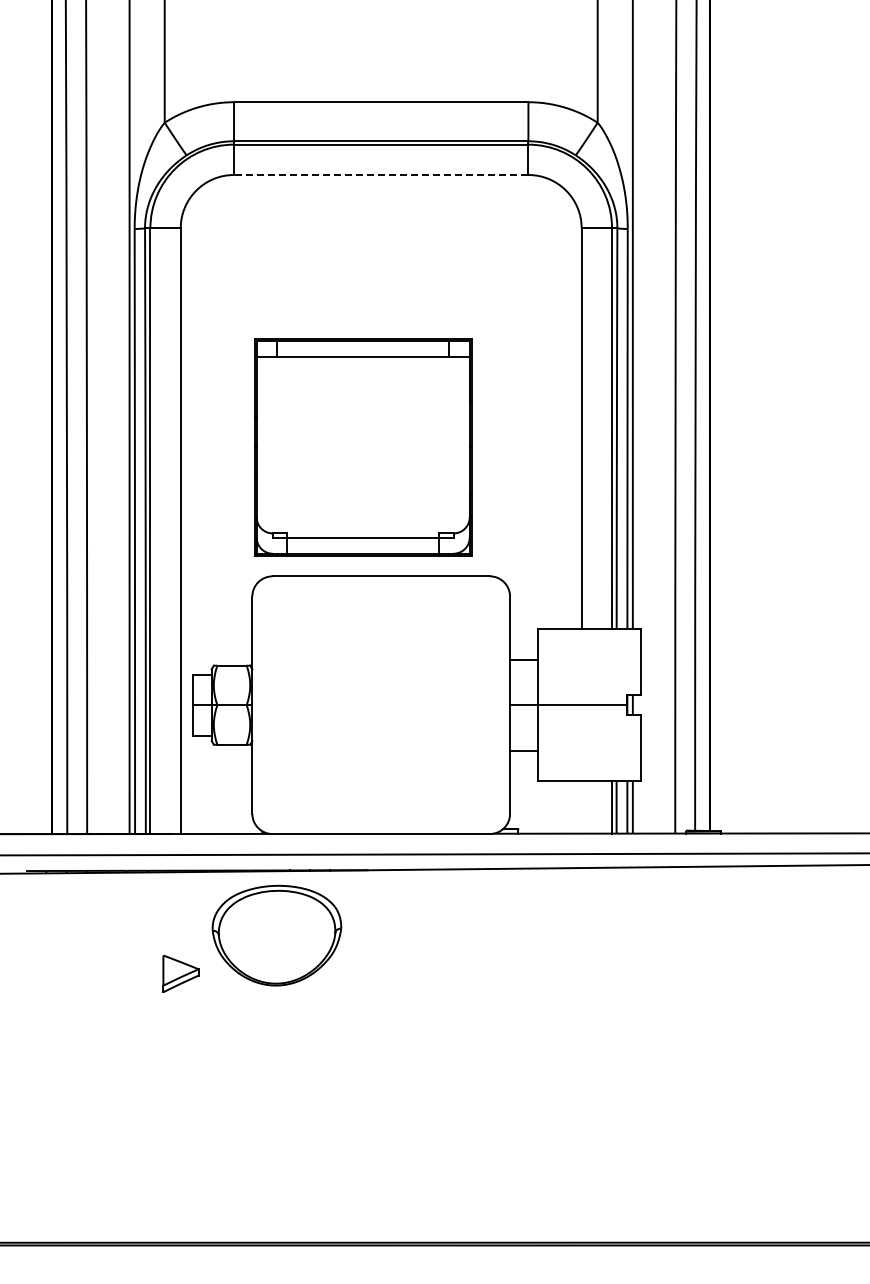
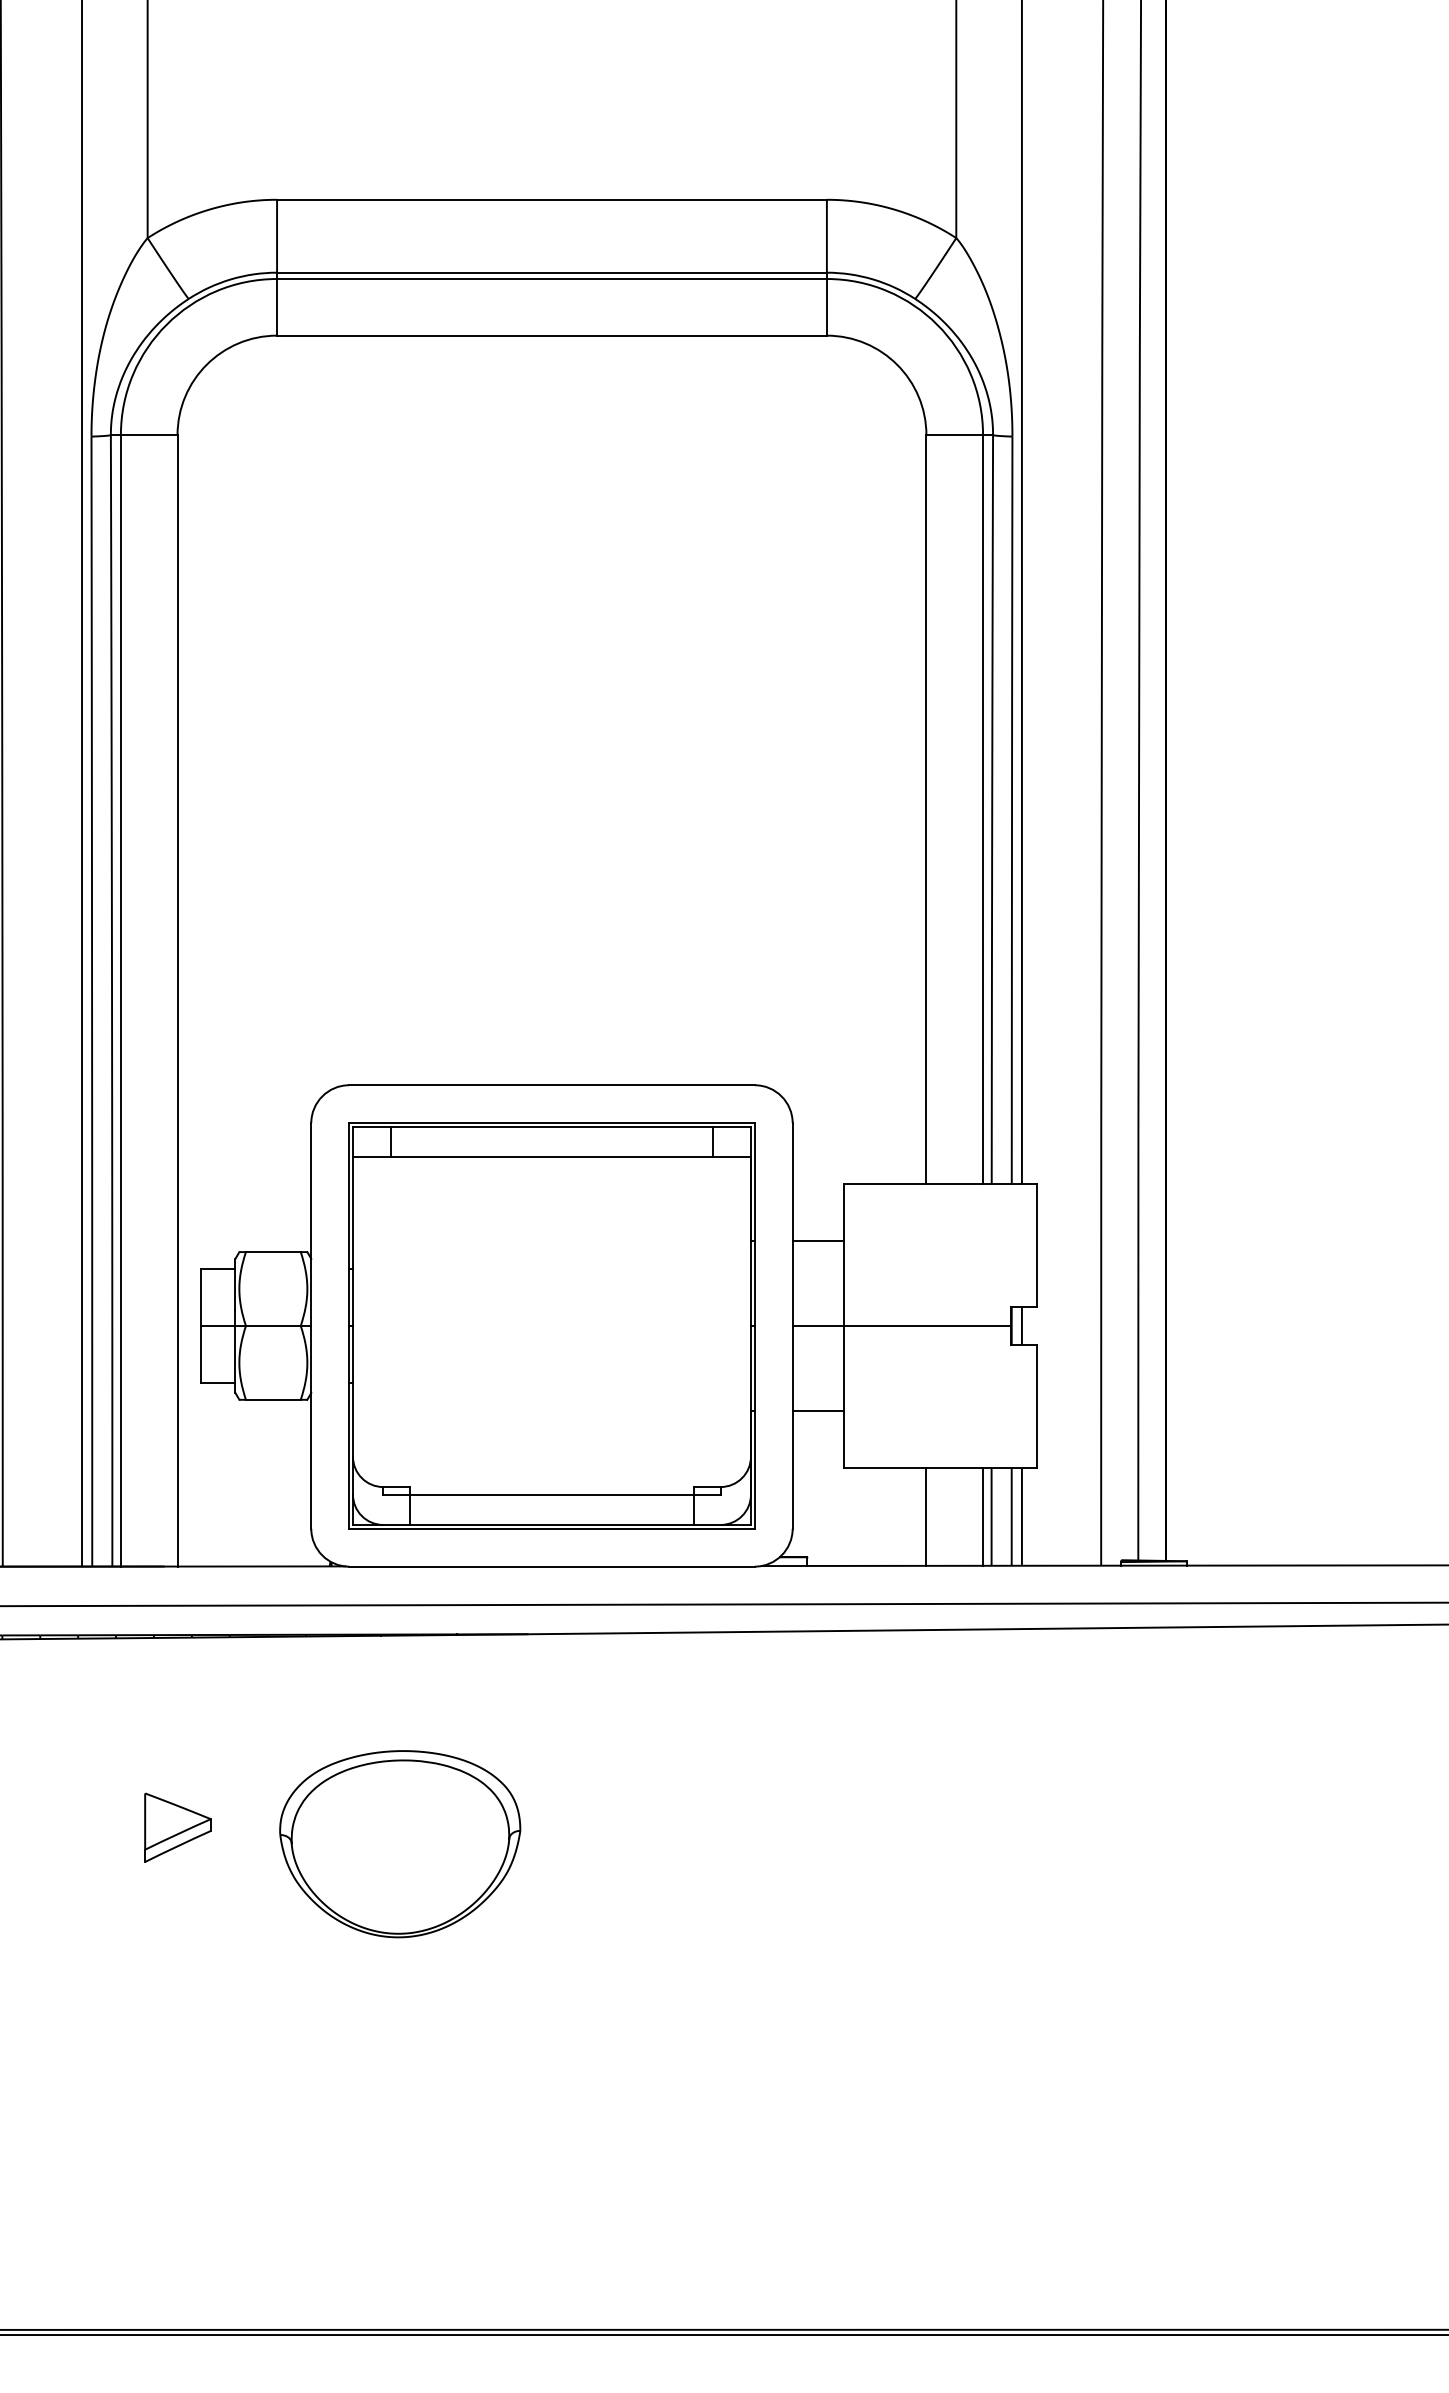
line: (380, 174) -> (550, 334), dashed -> solid
part: (363, 447) -> (552, 1326), moved
line: (581, 807) -> (926, 1516), added
part: (276, 935) -> (399, 1843), moved

